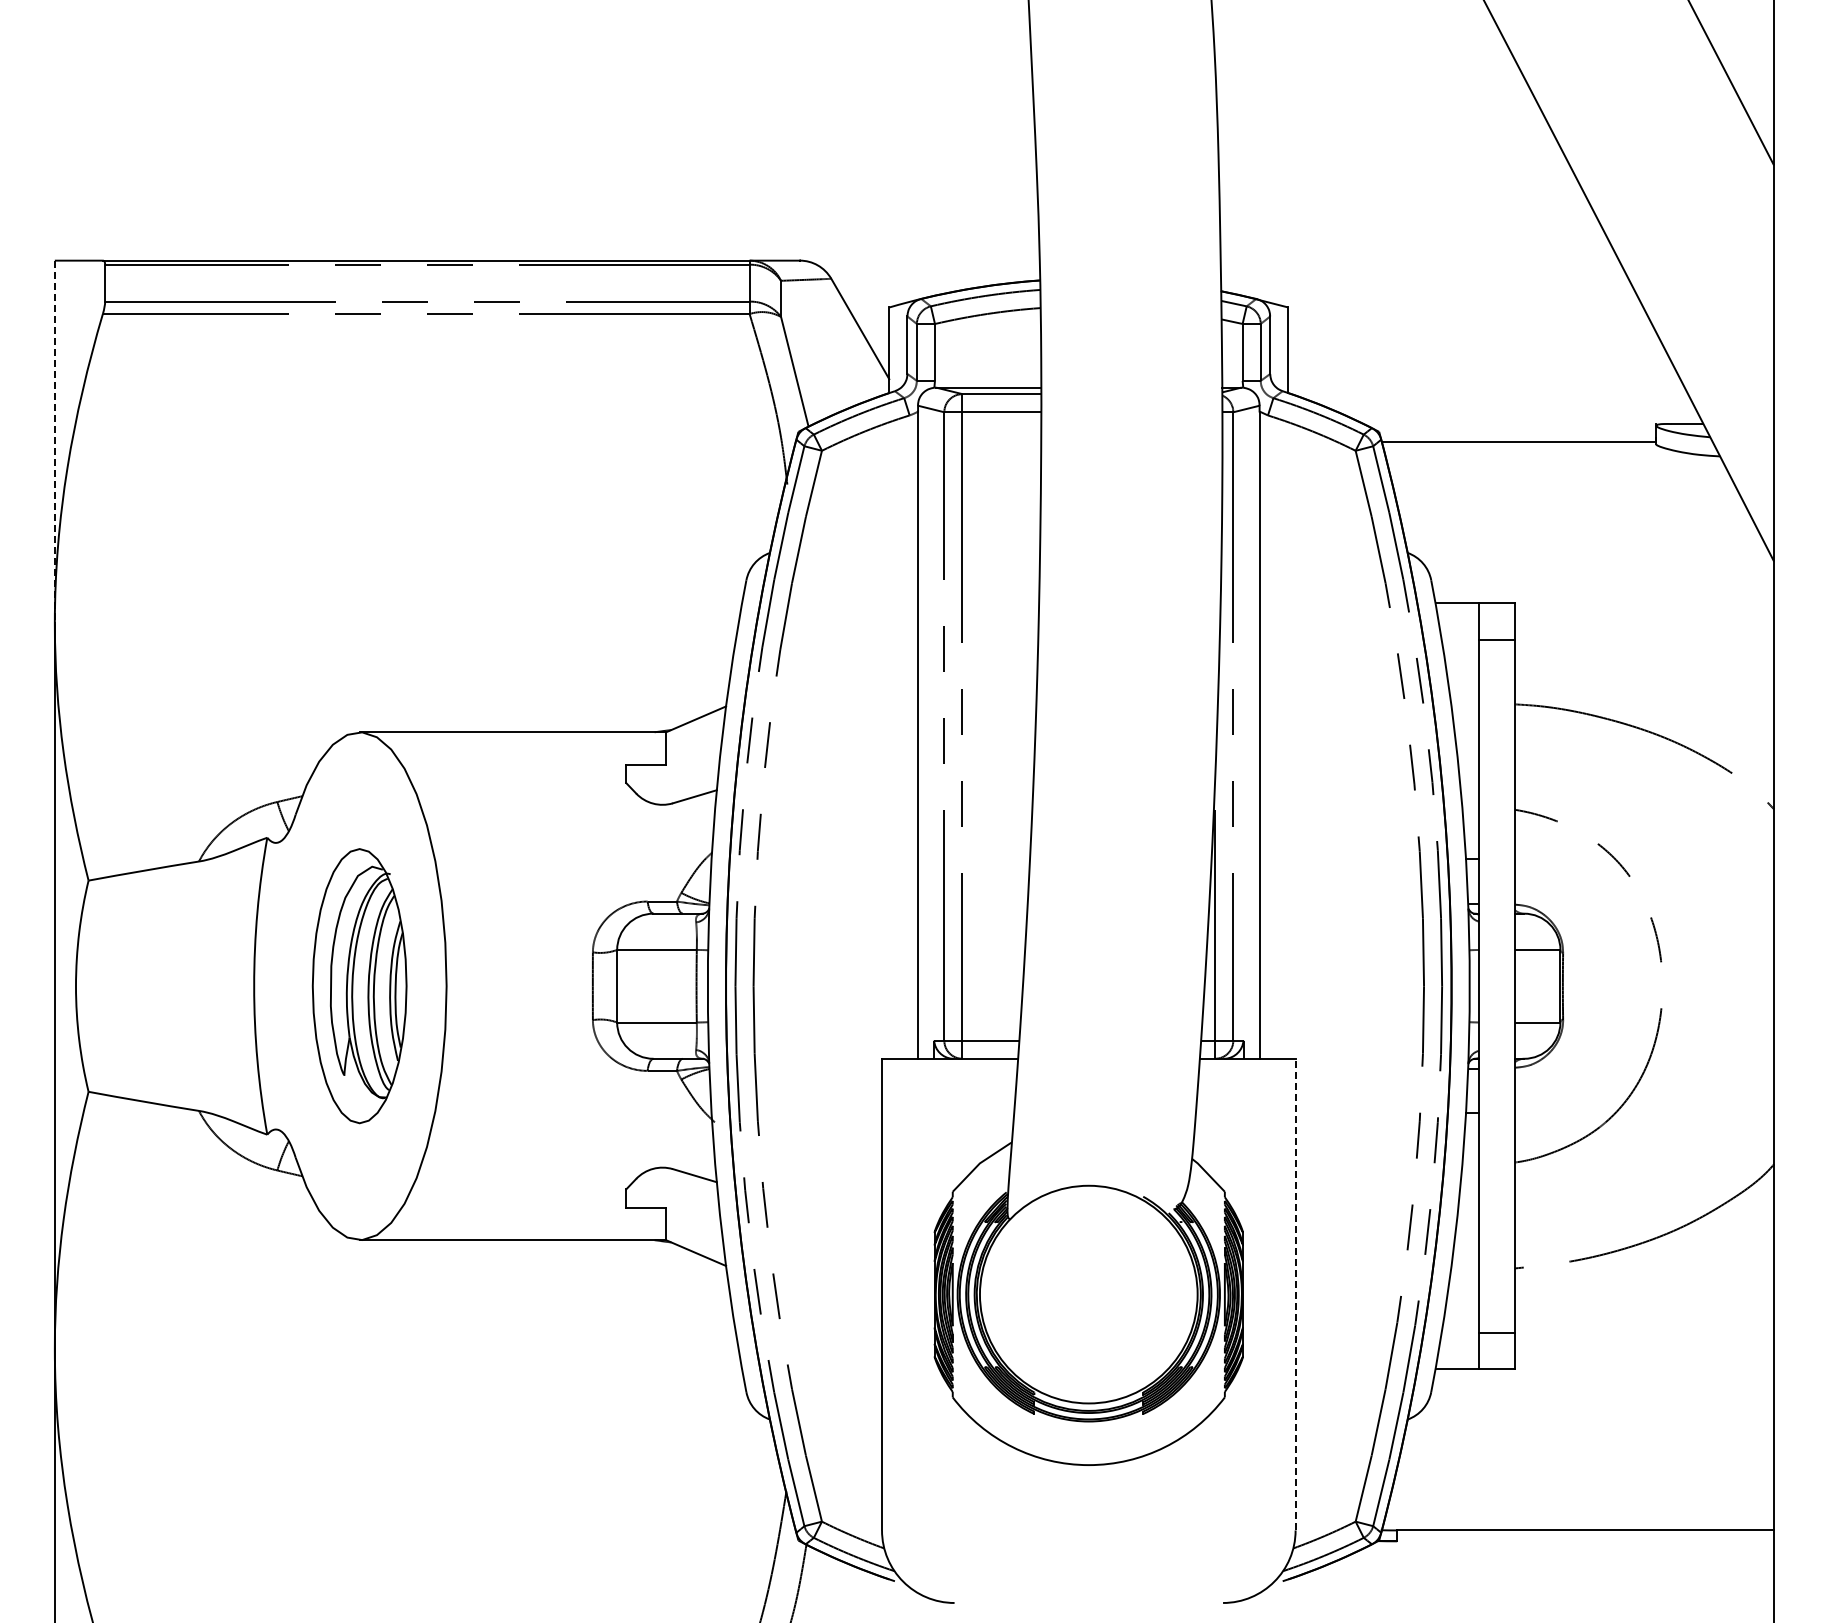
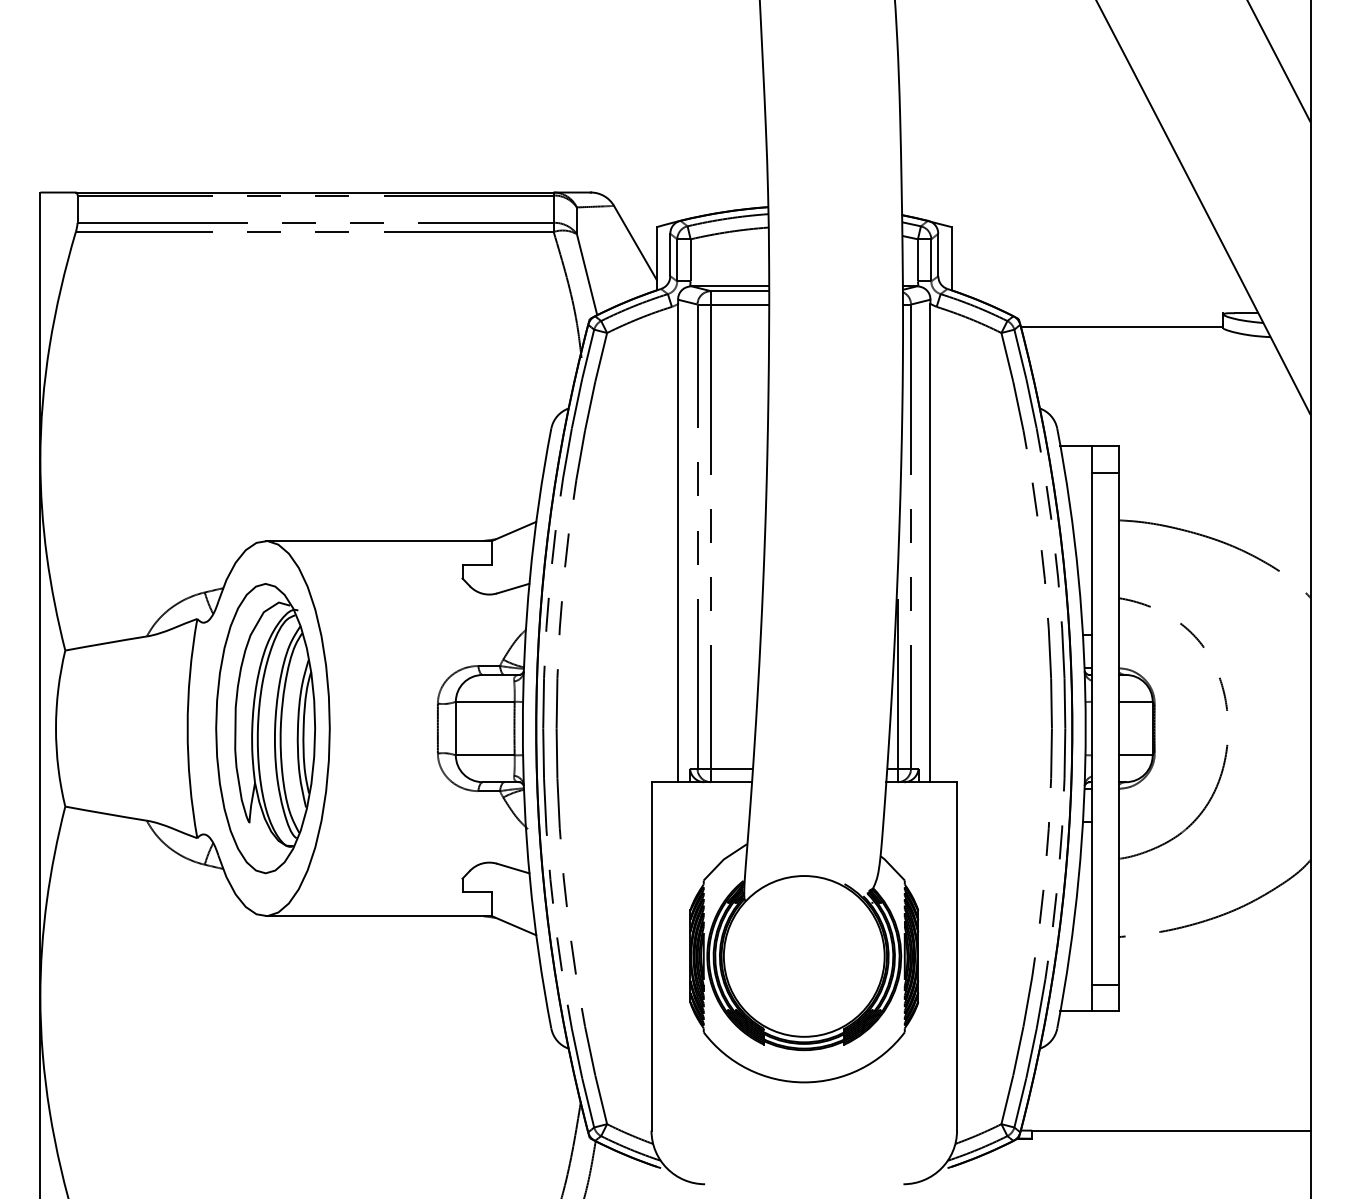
line: (54, 442) -> (40, 326), dashed -> solid
part: (359, 985) -> (265, 728), size x1.43
line: (1295, 1294) -> (956, 956), dashed -> solid

